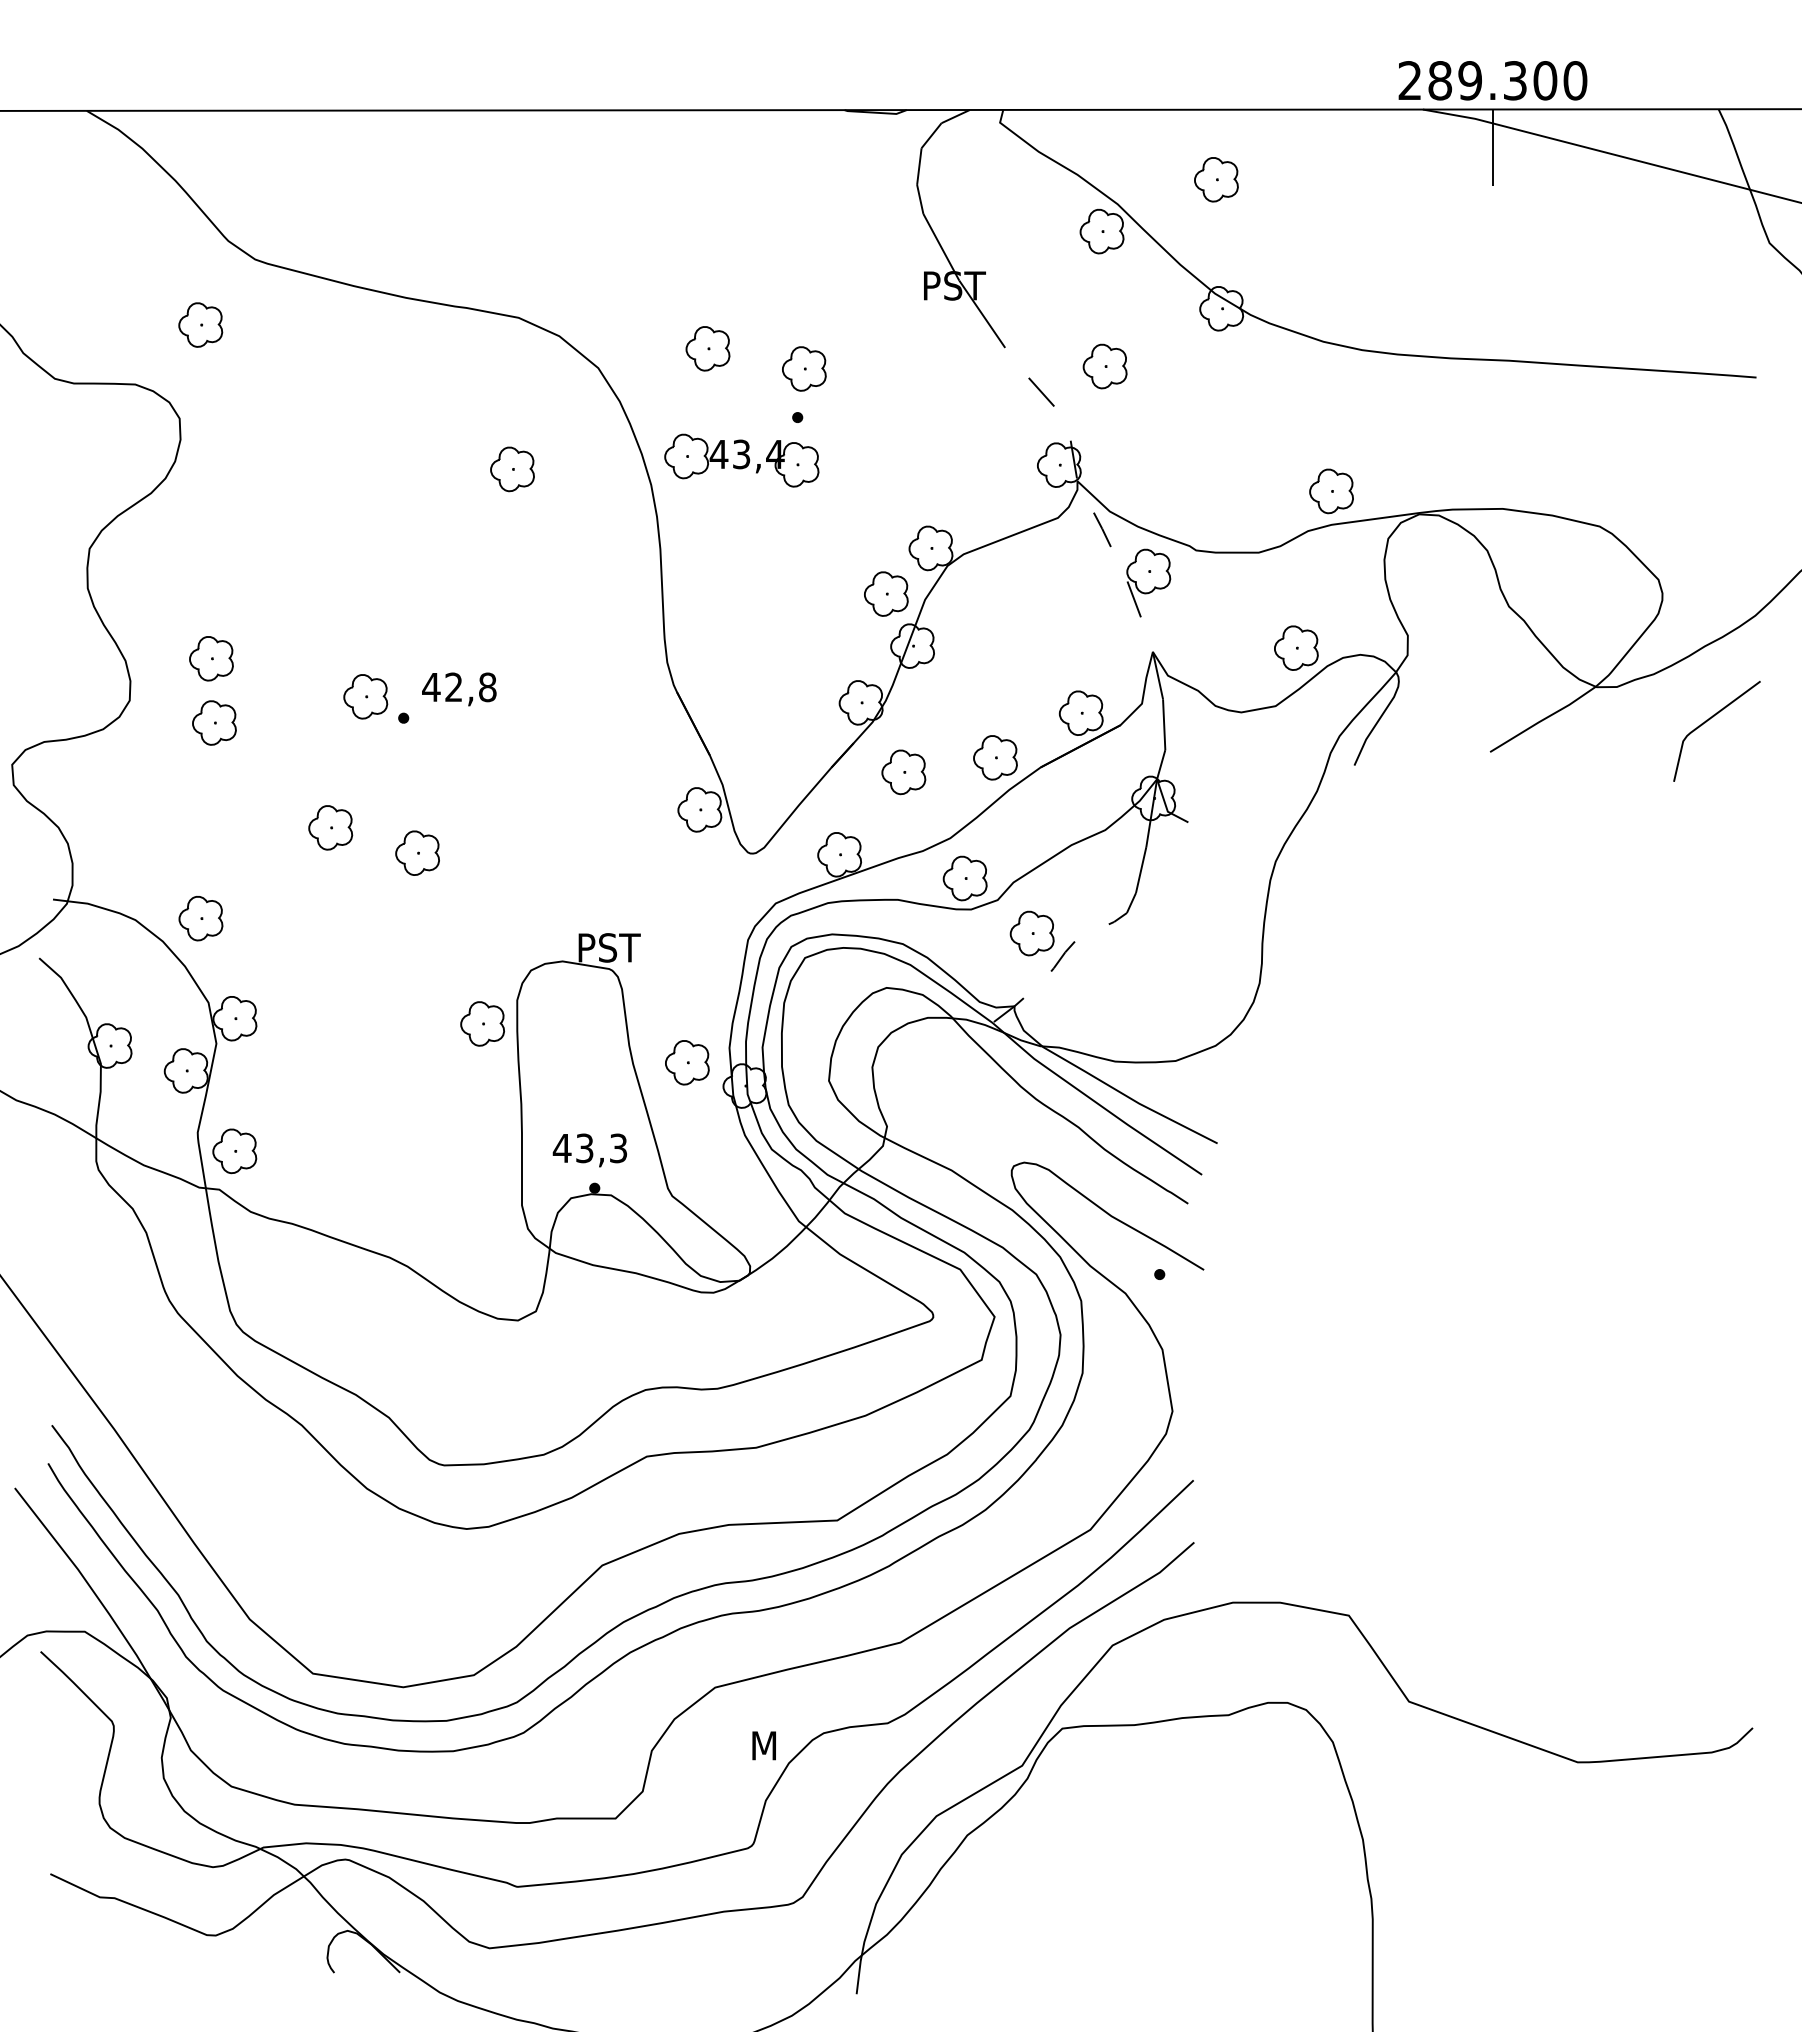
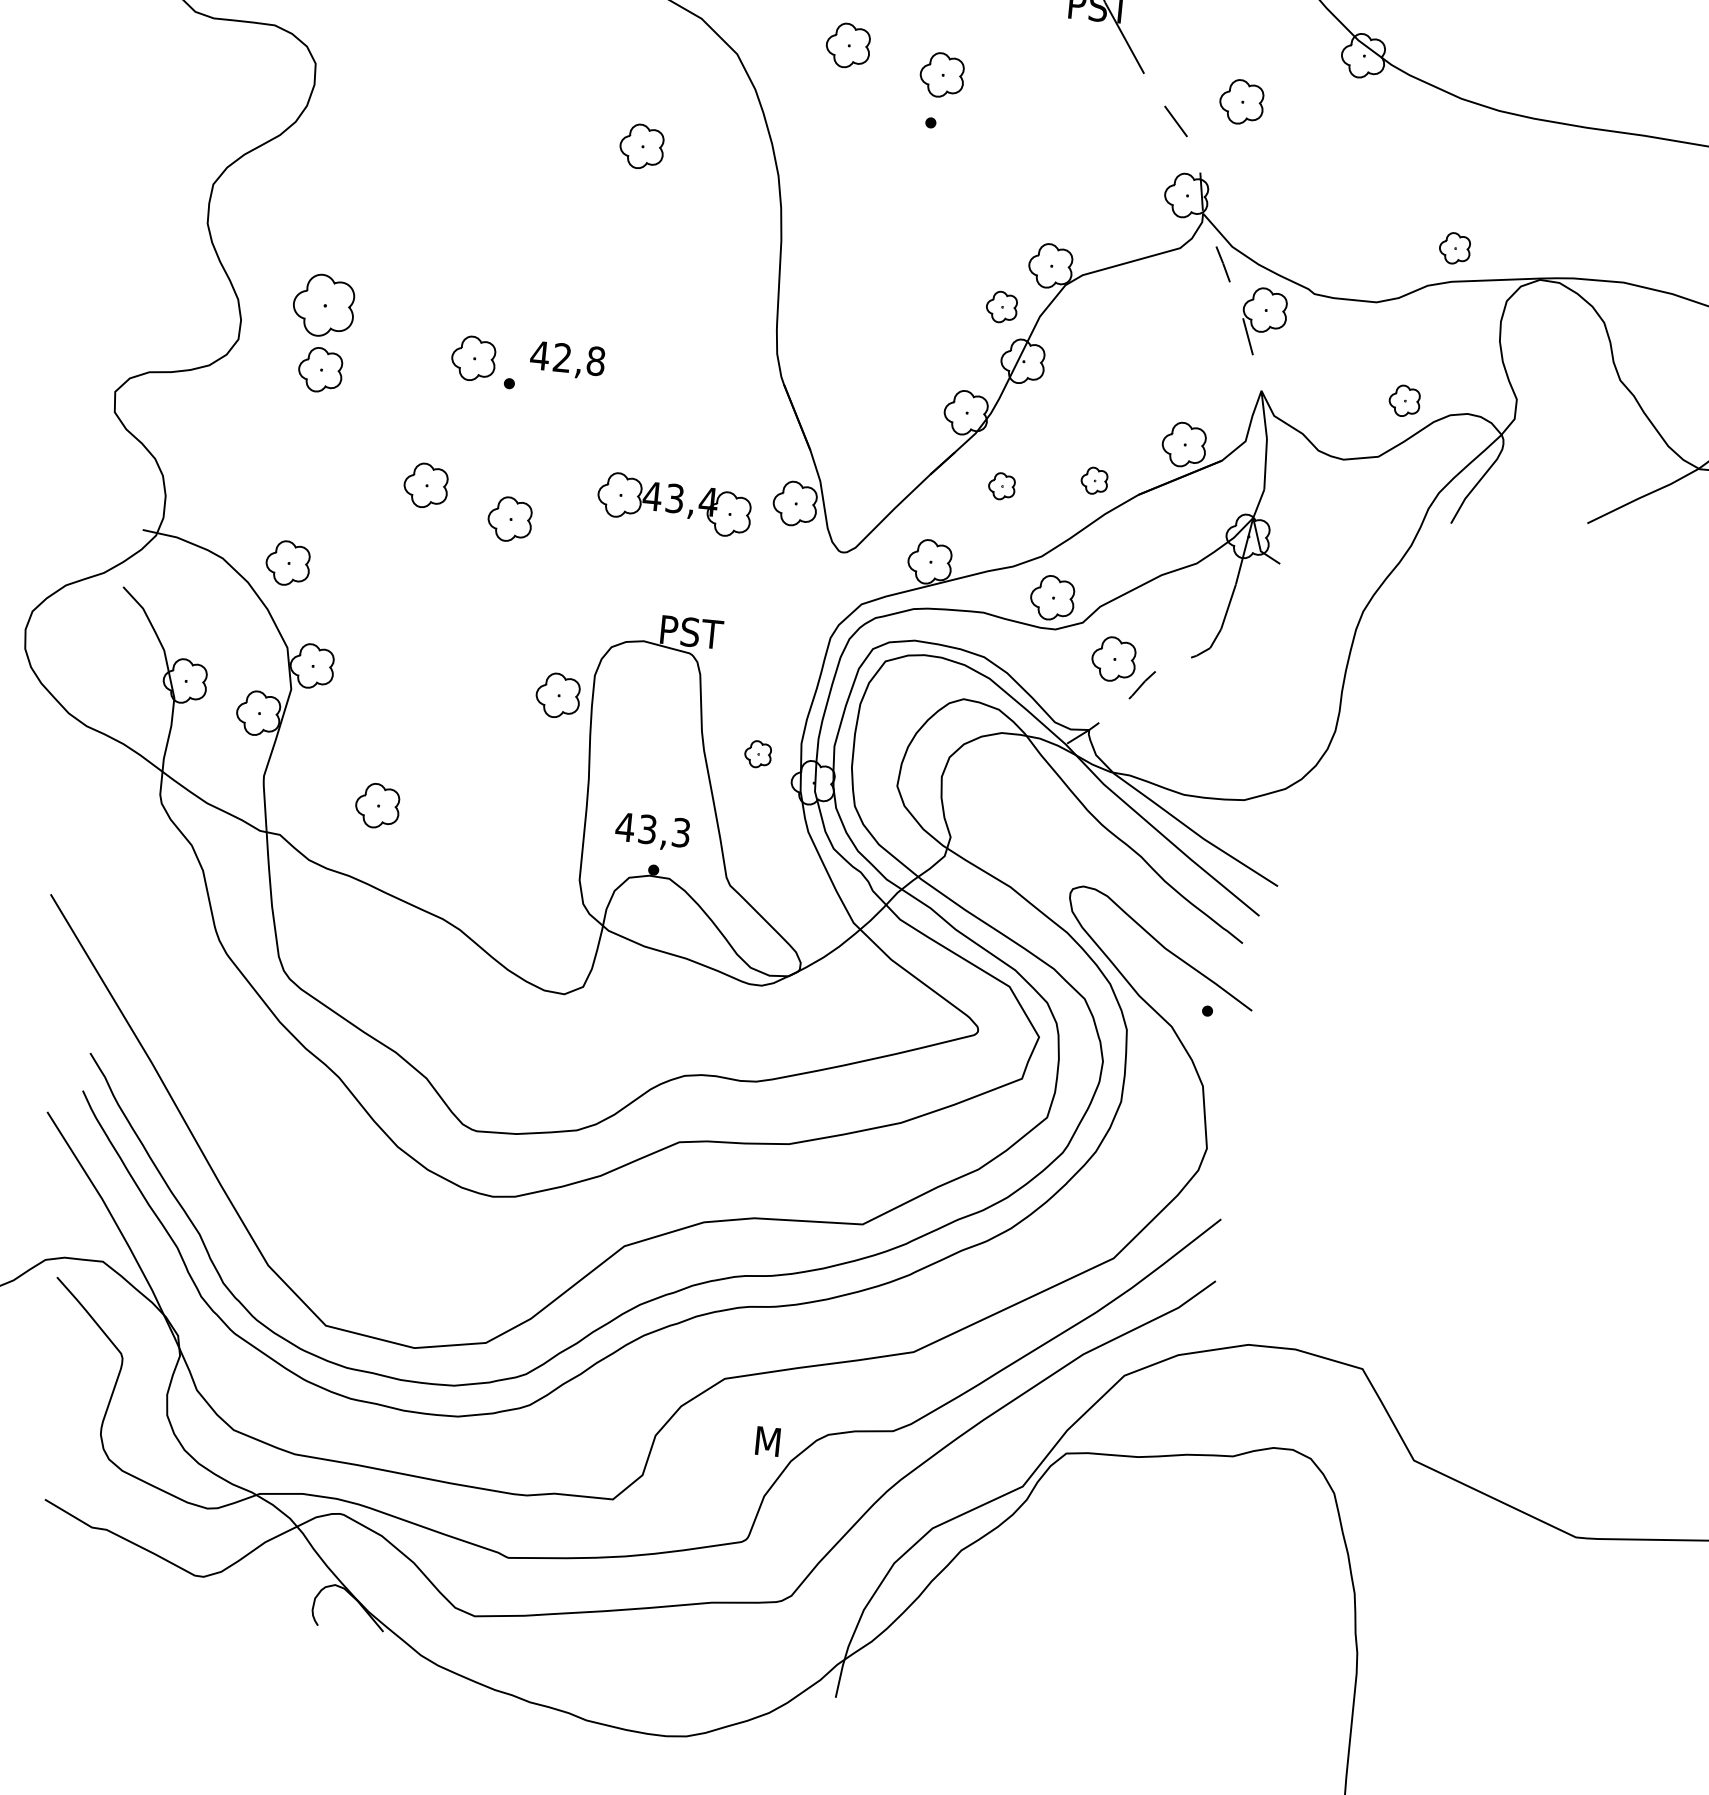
part: (741, 460) -> (674, 504), moved
part: (1331, 491) -> (1454, 248), size x0.7
part: (886, 593) -> (1002, 306), size x0.7
part: (1296, 647) -> (1404, 400), size x0.7
part: (211, 658) -> (323, 305), size x1.4
part: (995, 757) -> (1094, 480), size x0.6
part: (903, 772) -> (1001, 486), size x0.6
part: (687, 1062) -> (758, 754), size x0.6
part: (234, 1151) -> (377, 806), moved

